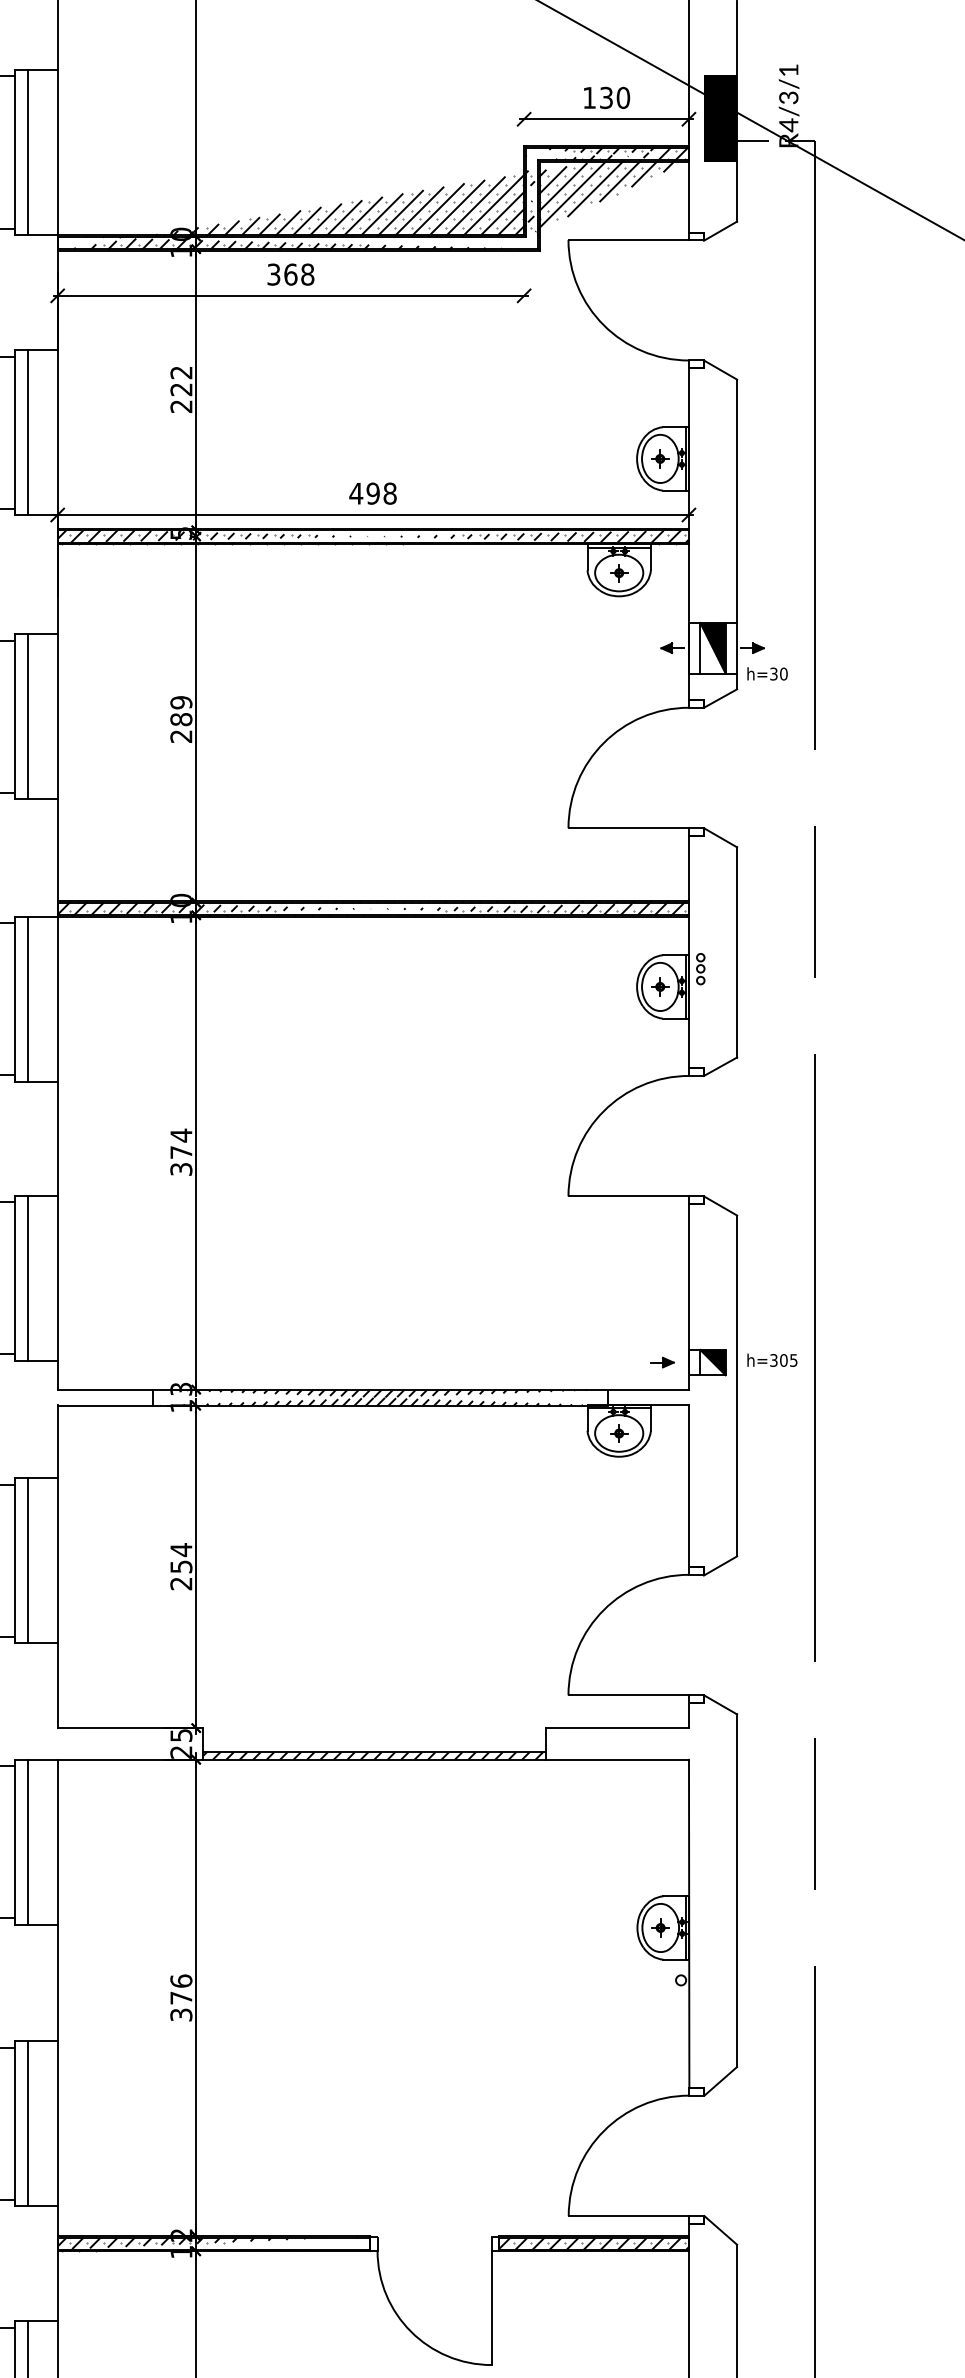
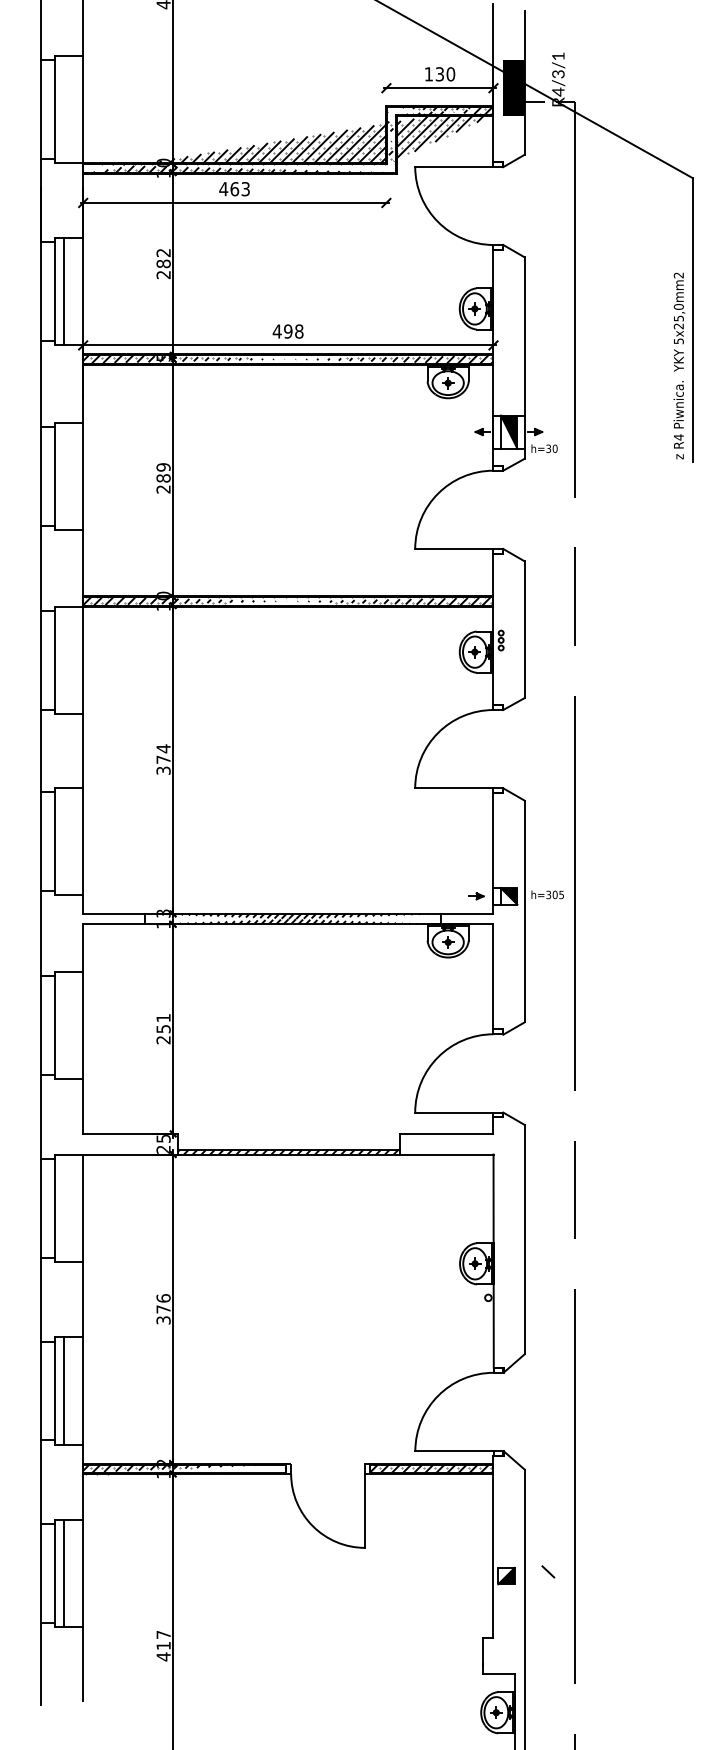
line: (27, 152) -> (63, 109), removed
text: (290, 275) -> (234, 189), 368 -> 463
text: (181, 388) -> (163, 263), 222 -> 282
line: (27, 716) -> (63, 476), removed
line: (27, 998) -> (63, 659), removed
line: (27, 1278) -> (63, 841), removed
text: (181, 1549) -> (163, 1017), 254 -> 251
line: (27, 1559) -> (63, 1024), removed
line: (27, 1841) -> (63, 1207), removed

